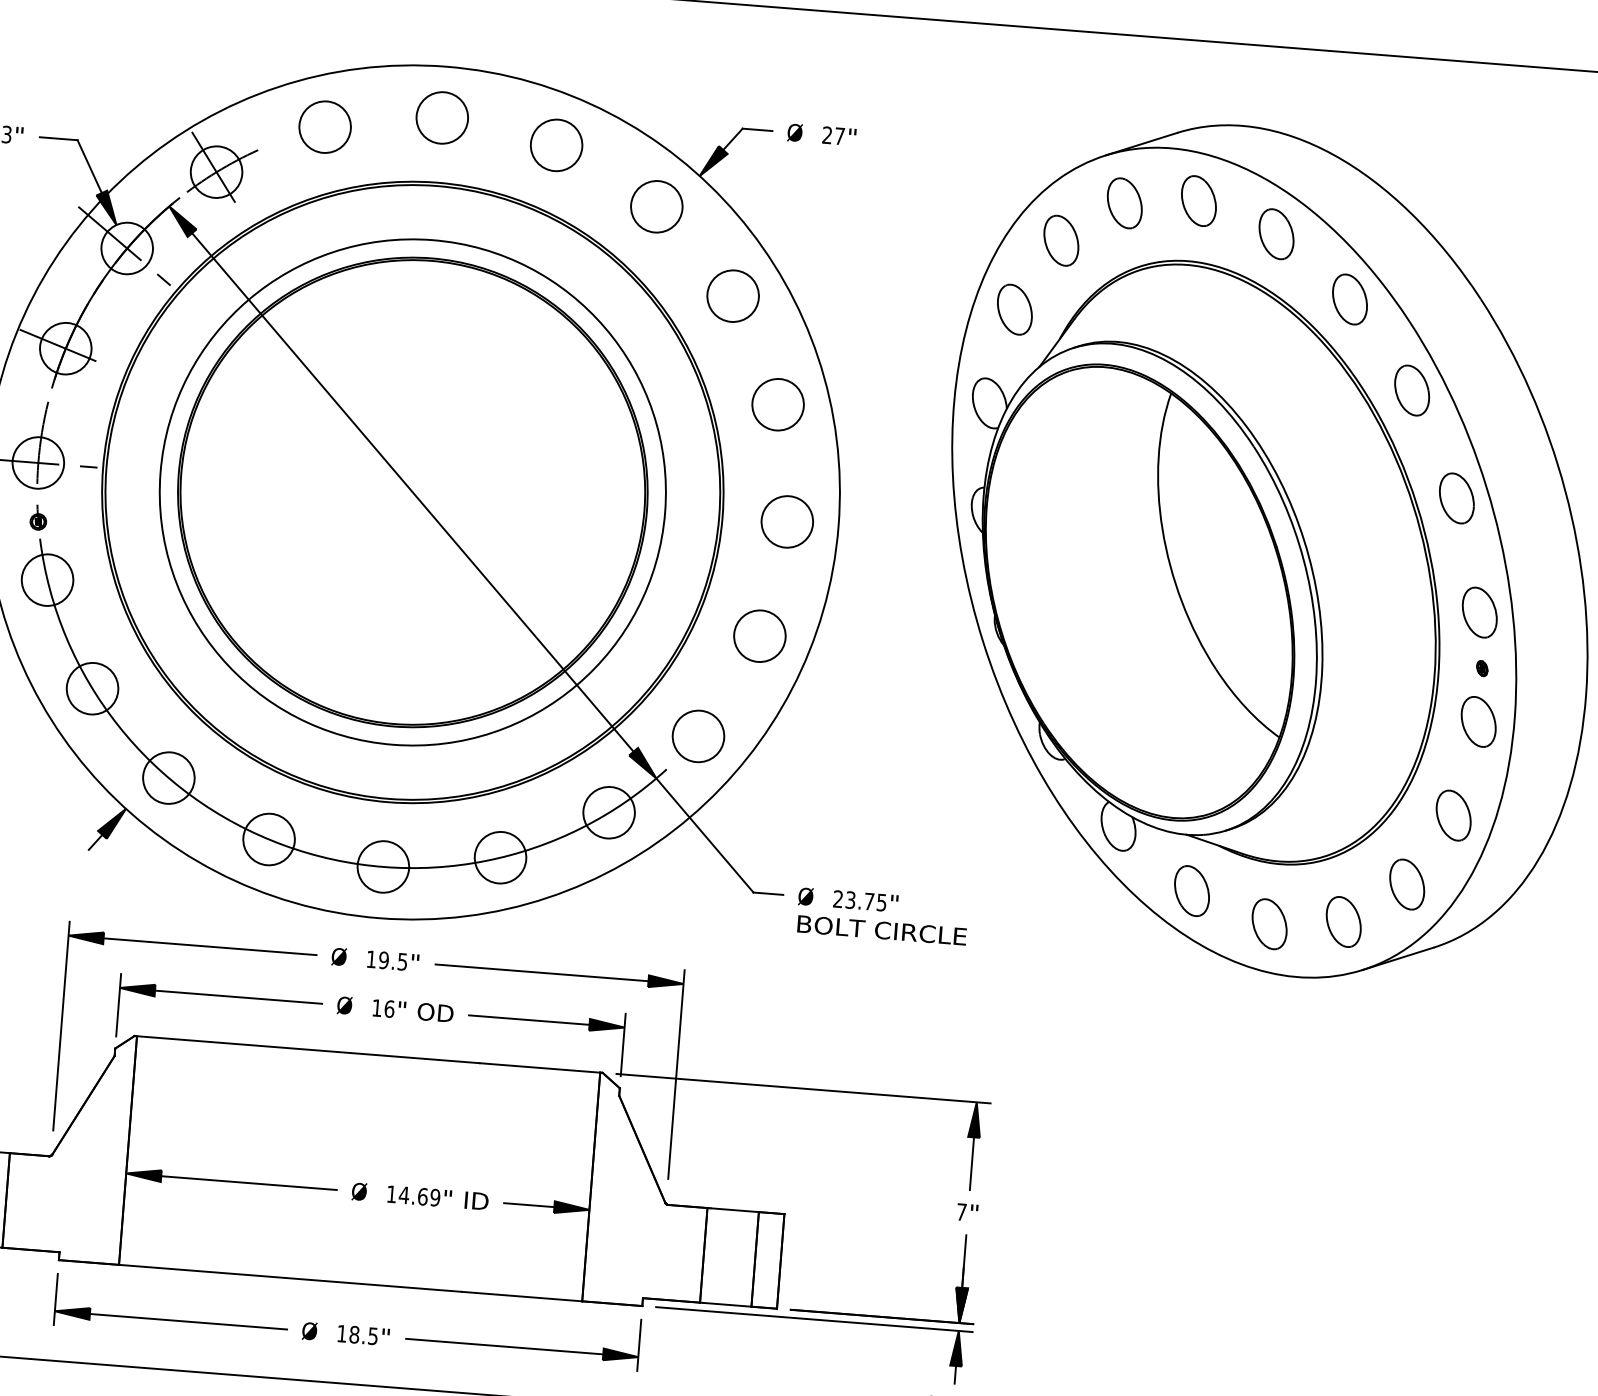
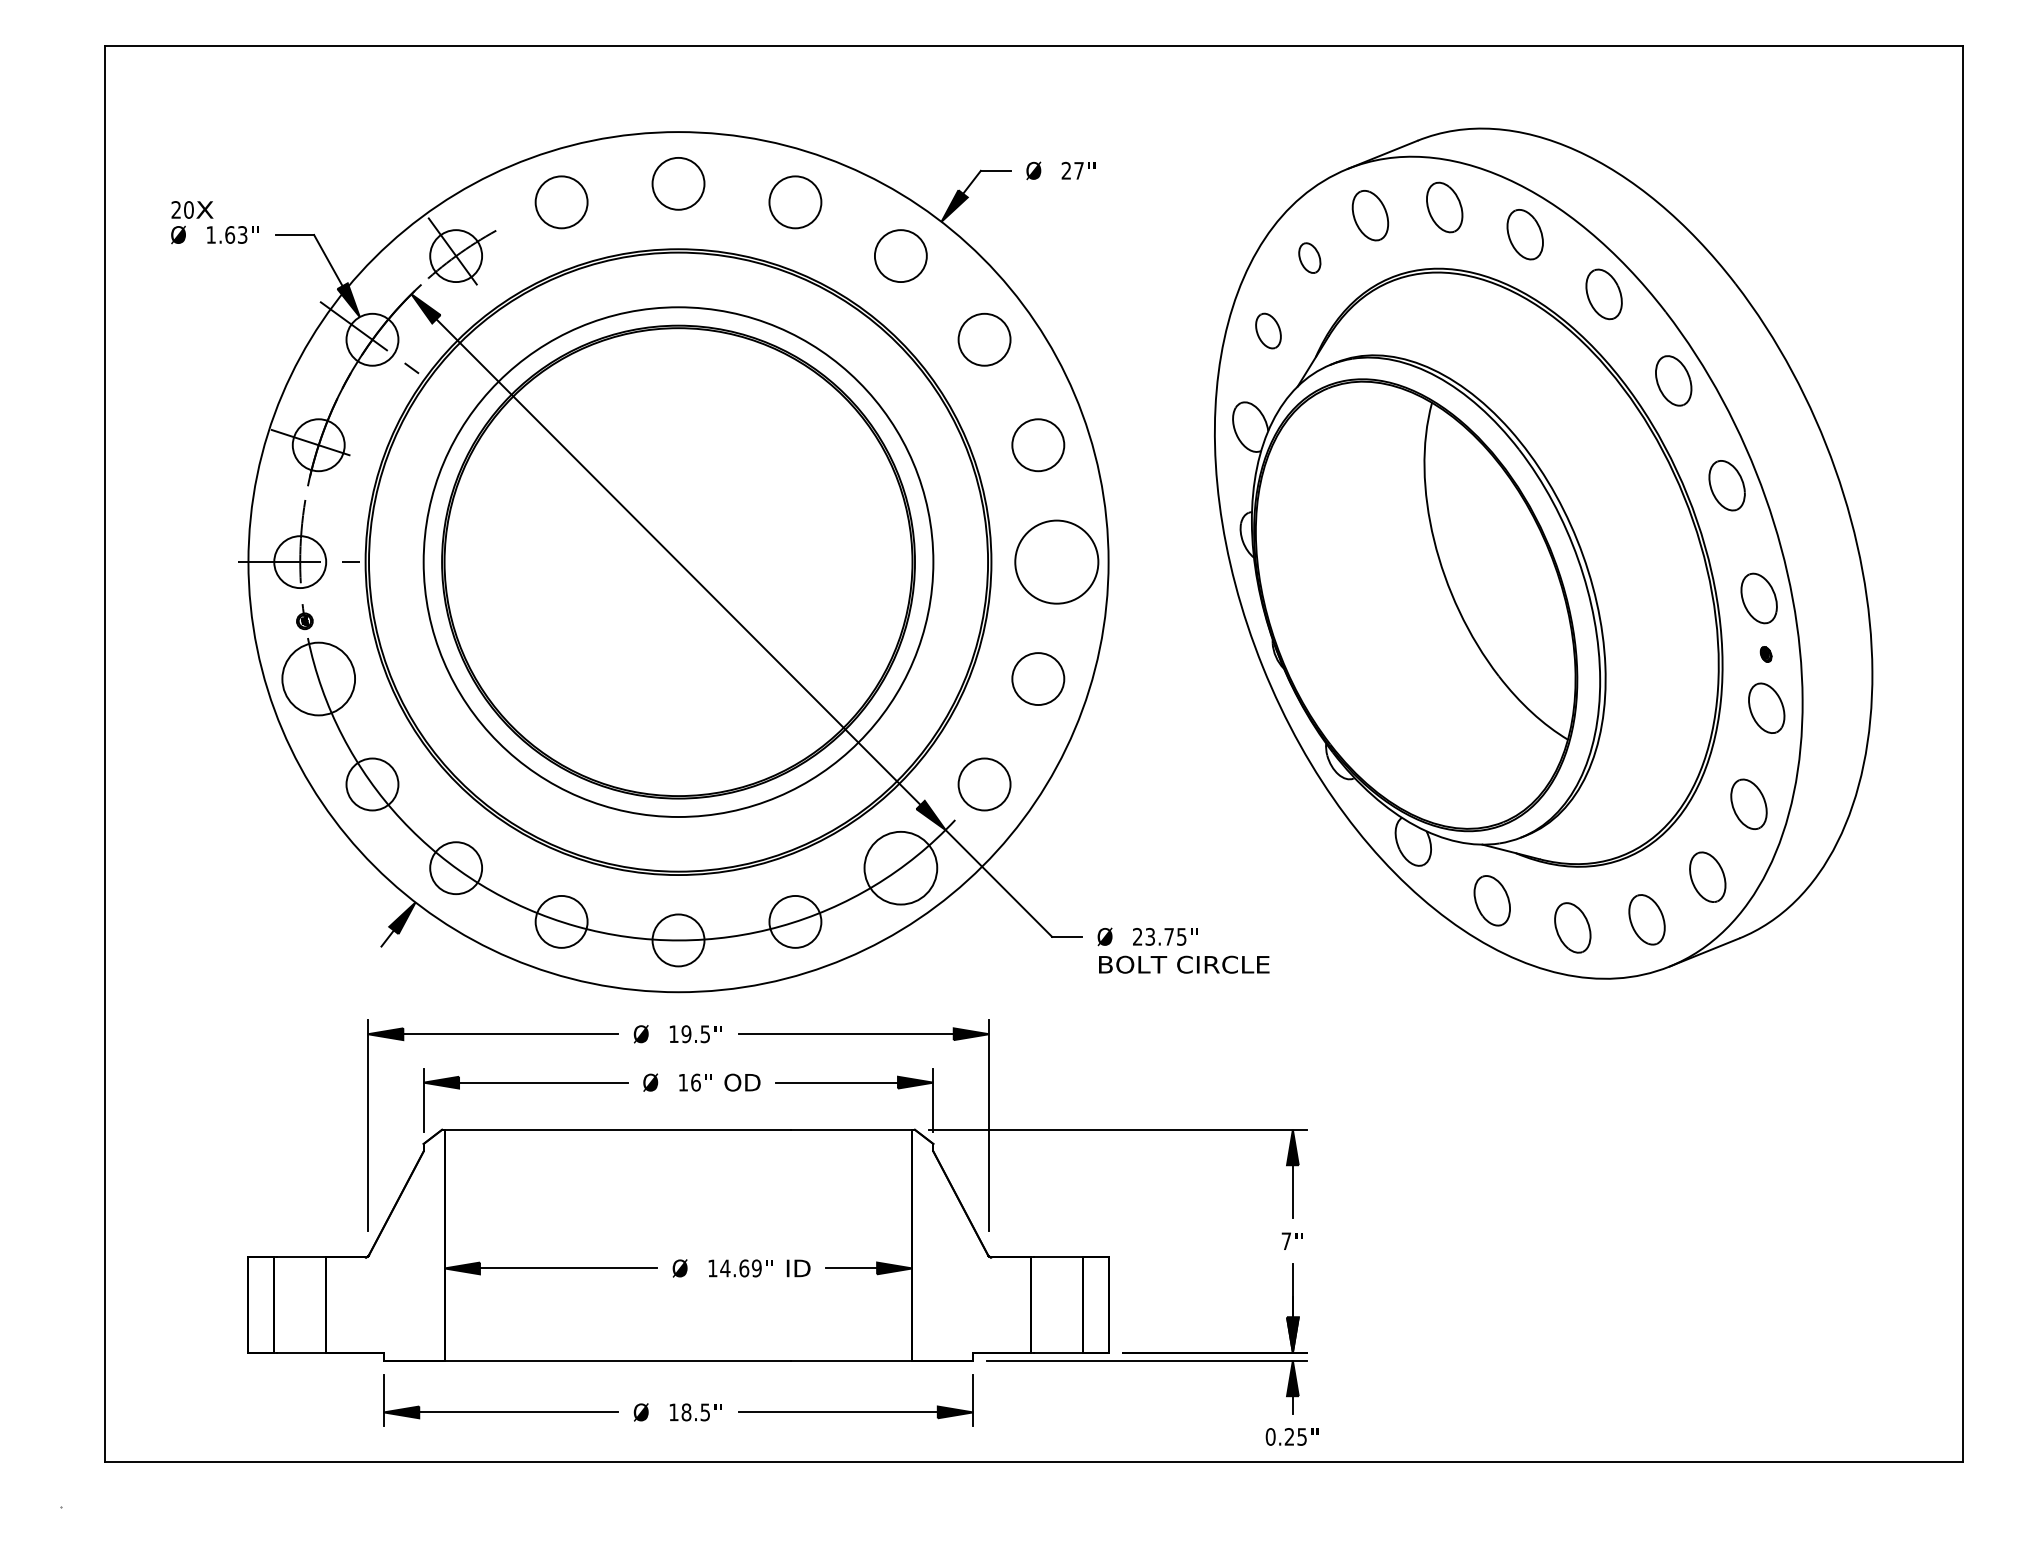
part: (1061, 240) -> (1309, 257), size x0.6
part: (1014, 309) -> (1268, 330), size x0.7
circle: (786, 522) -> (1056, 562), size x1.6
circle: (47, 580) -> (318, 679), size x1.4
circle: (608, 813) -> (900, 868), size x1.4

